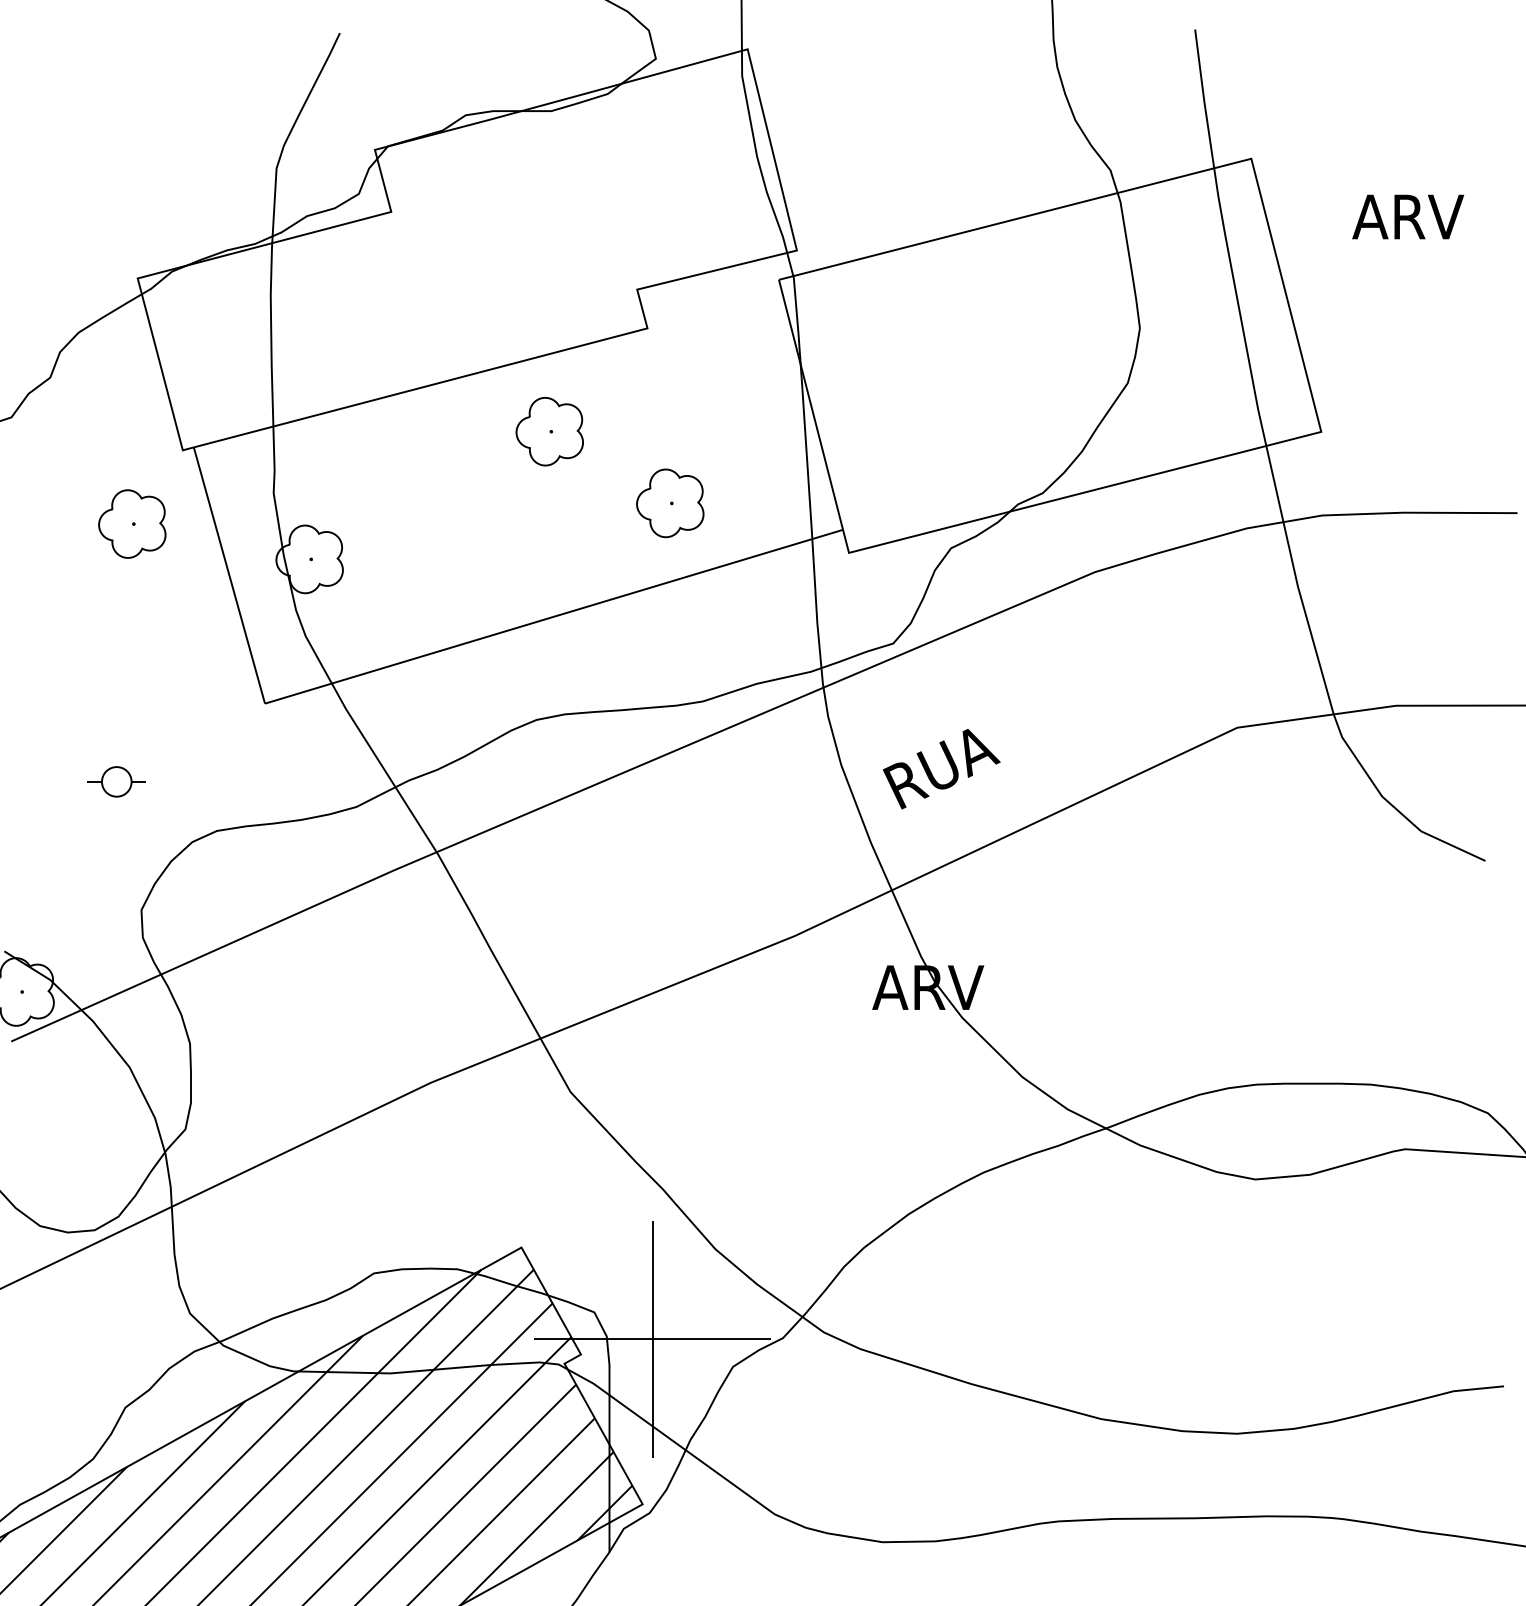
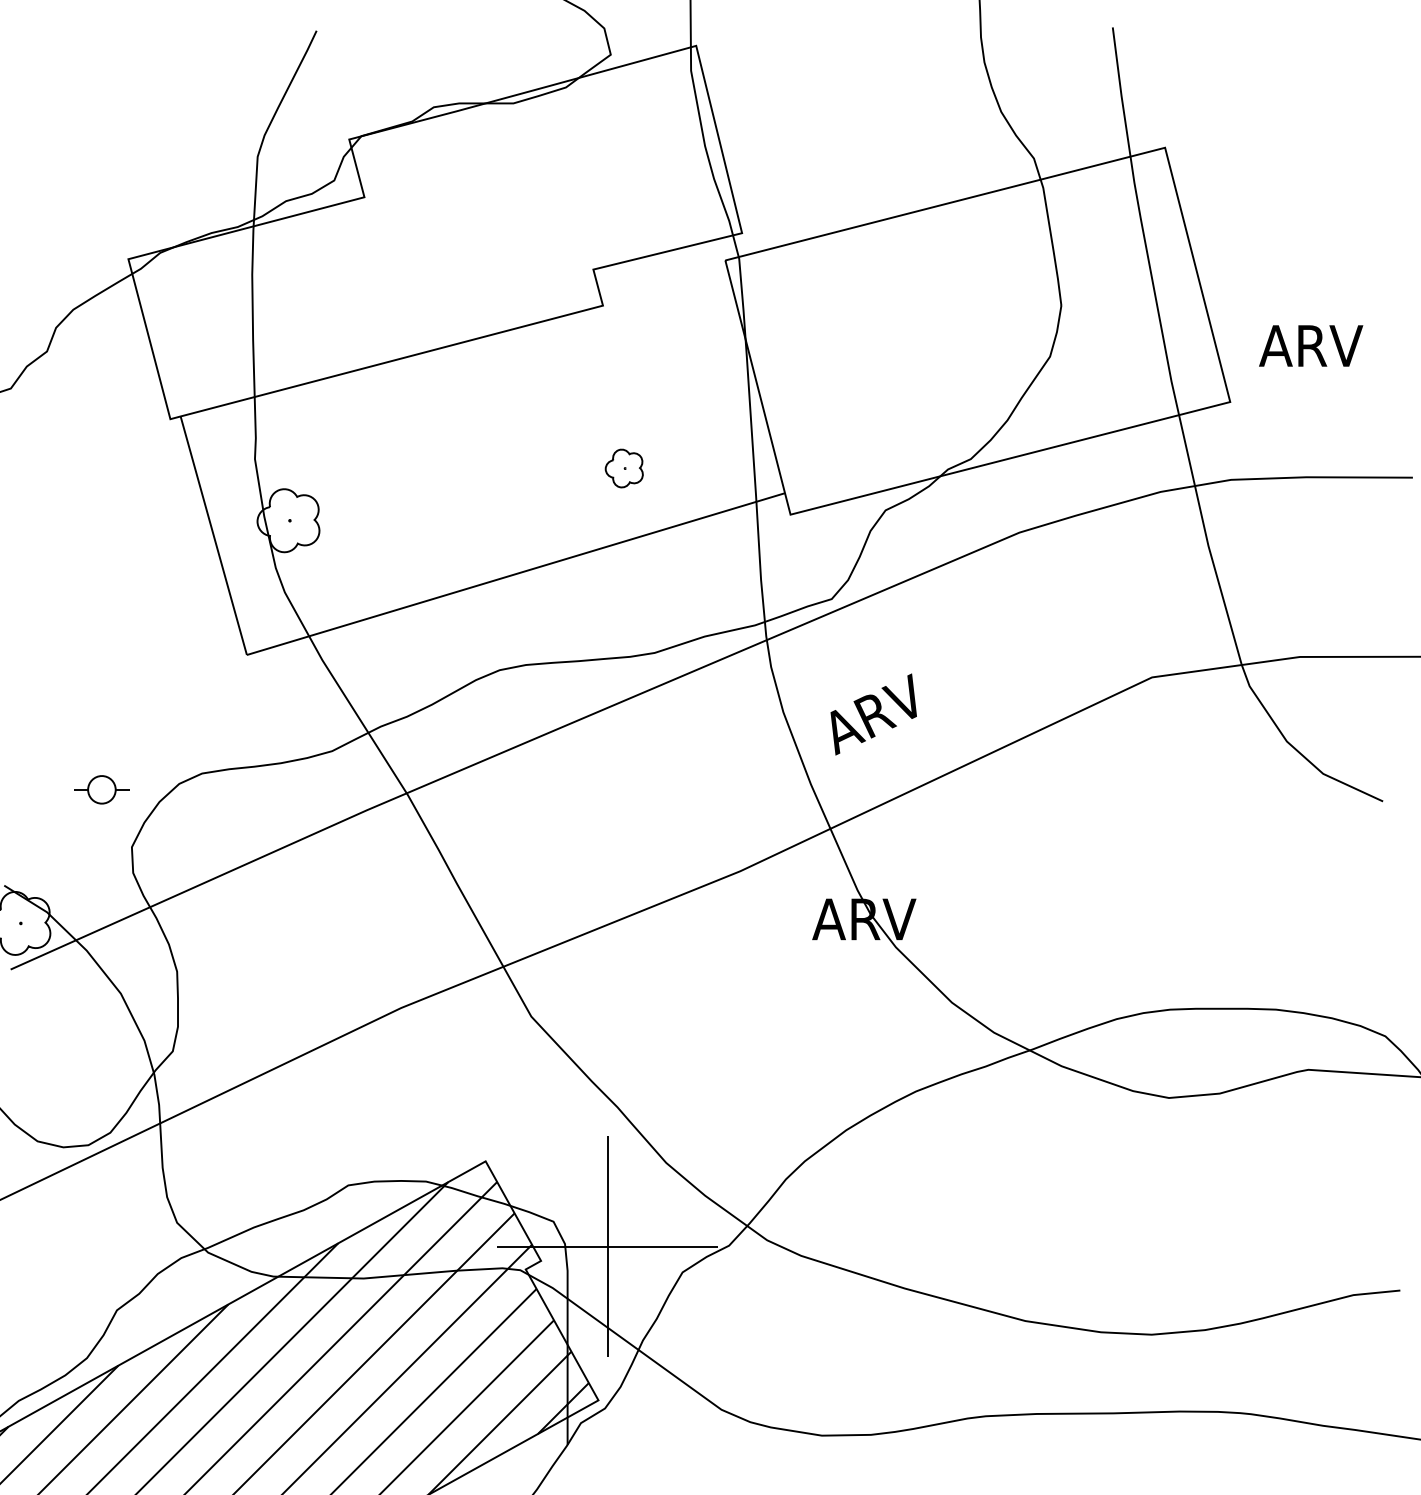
text: (1408, 216) -> (1311, 345), moved
part: (549, 431) -> (511, 401), removed
part: (670, 503) -> (624, 468), size x0.6
part: (132, 523) -> (123, 487), removed
text: (941, 767) -> (876, 714), RUA -> ARV
part: (116, 781) -> (101, 789), moved

